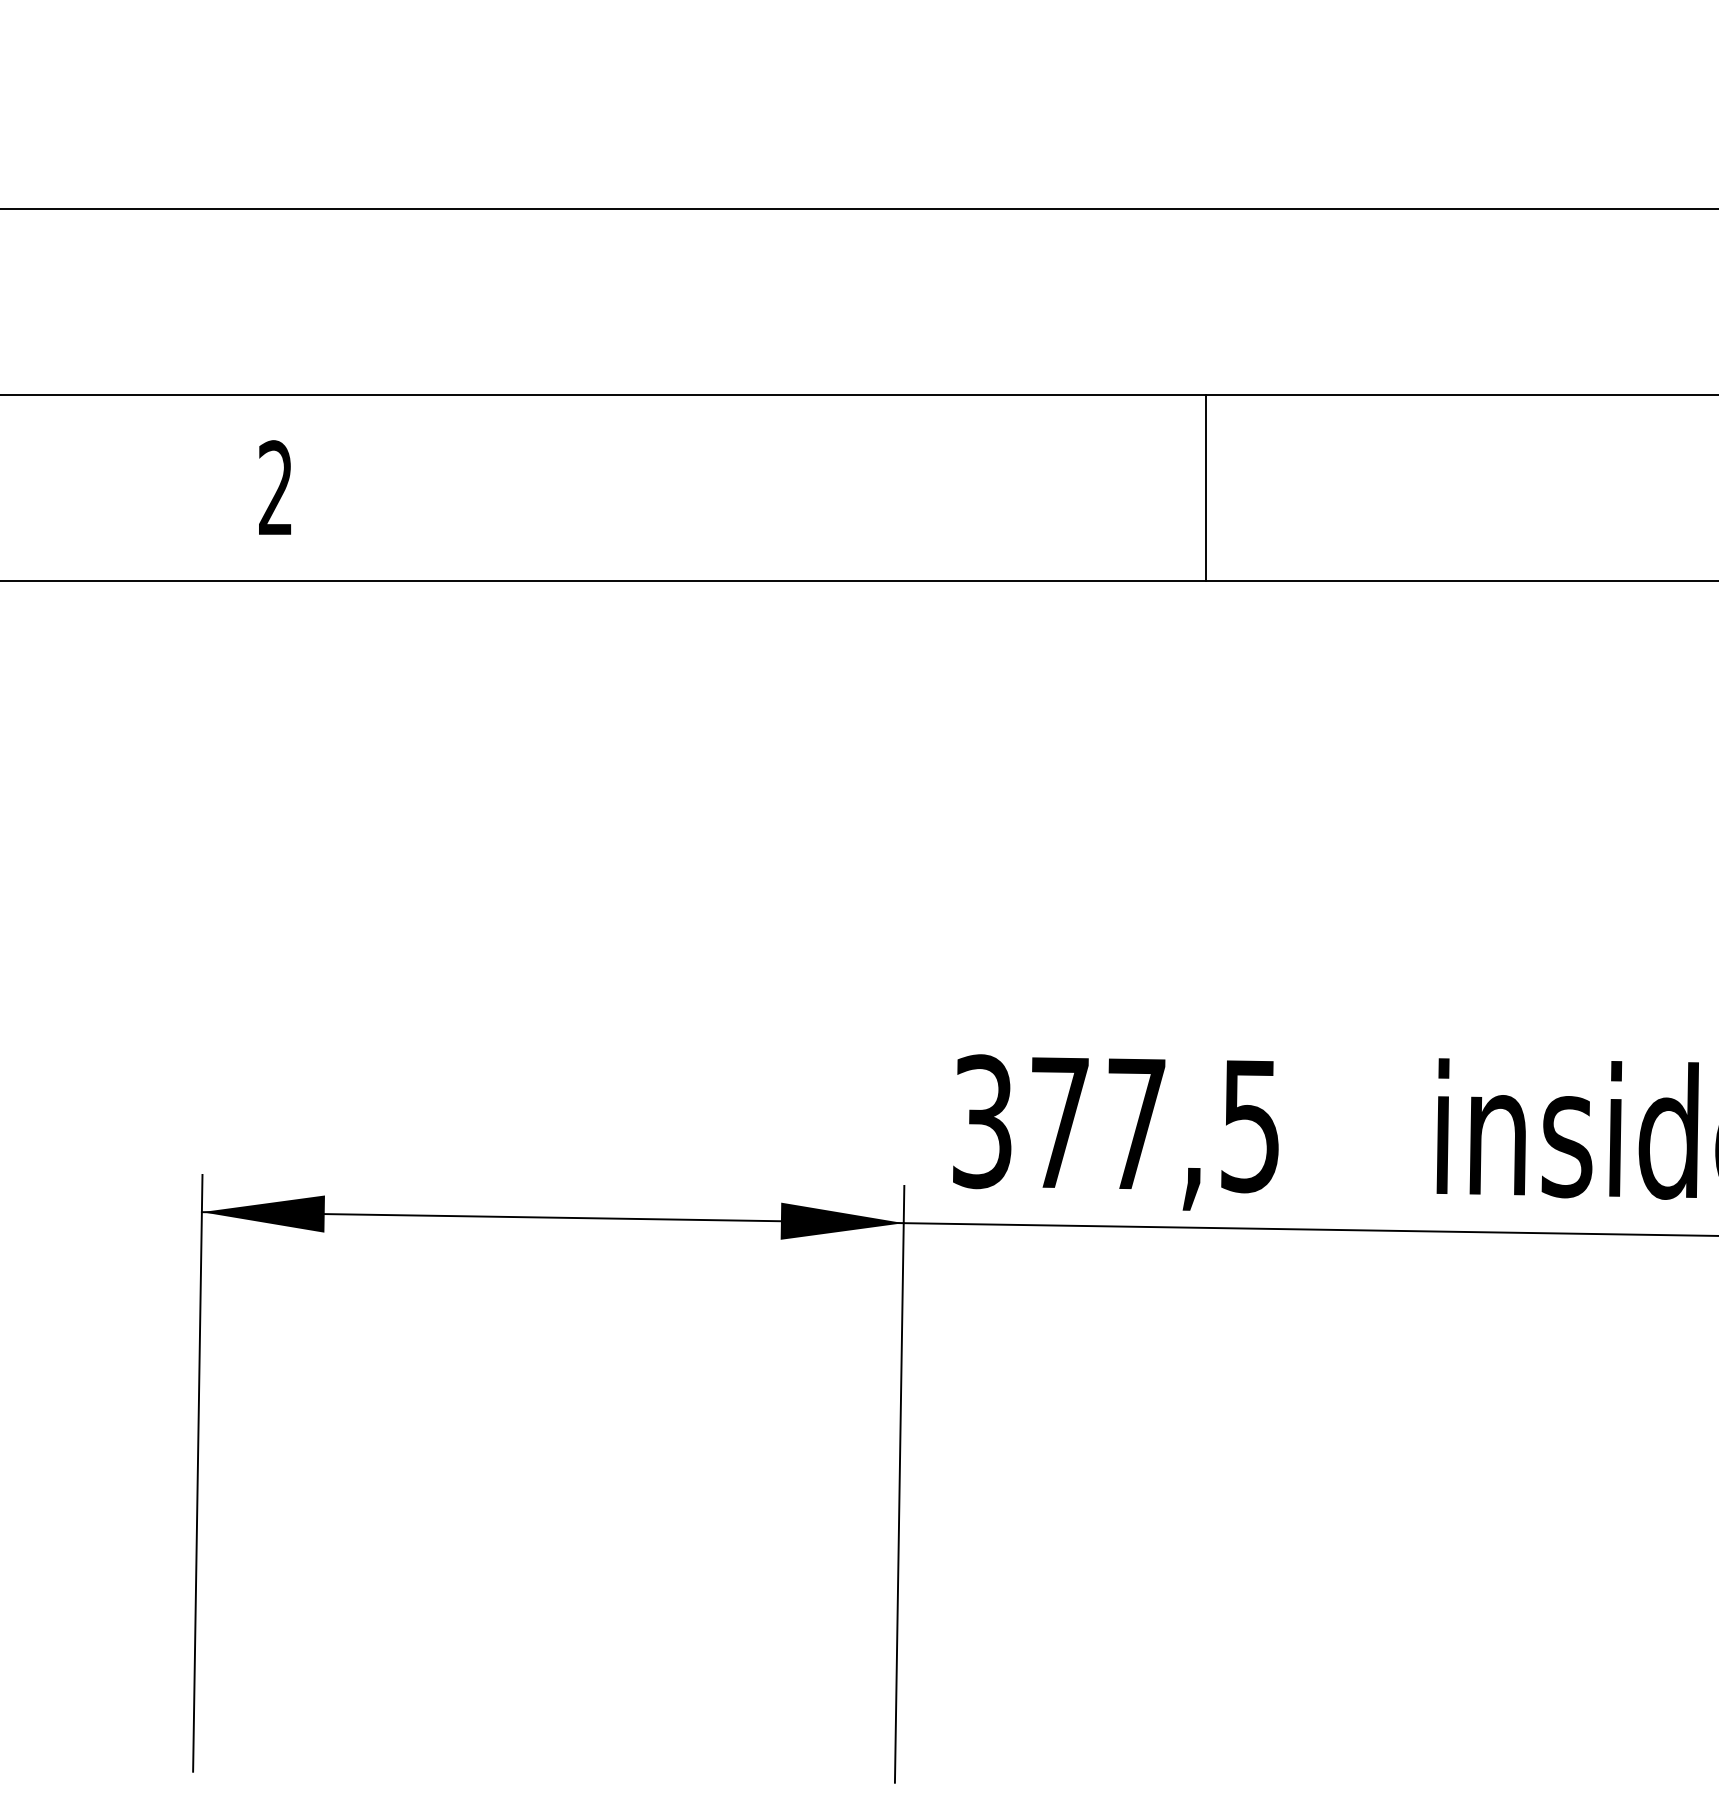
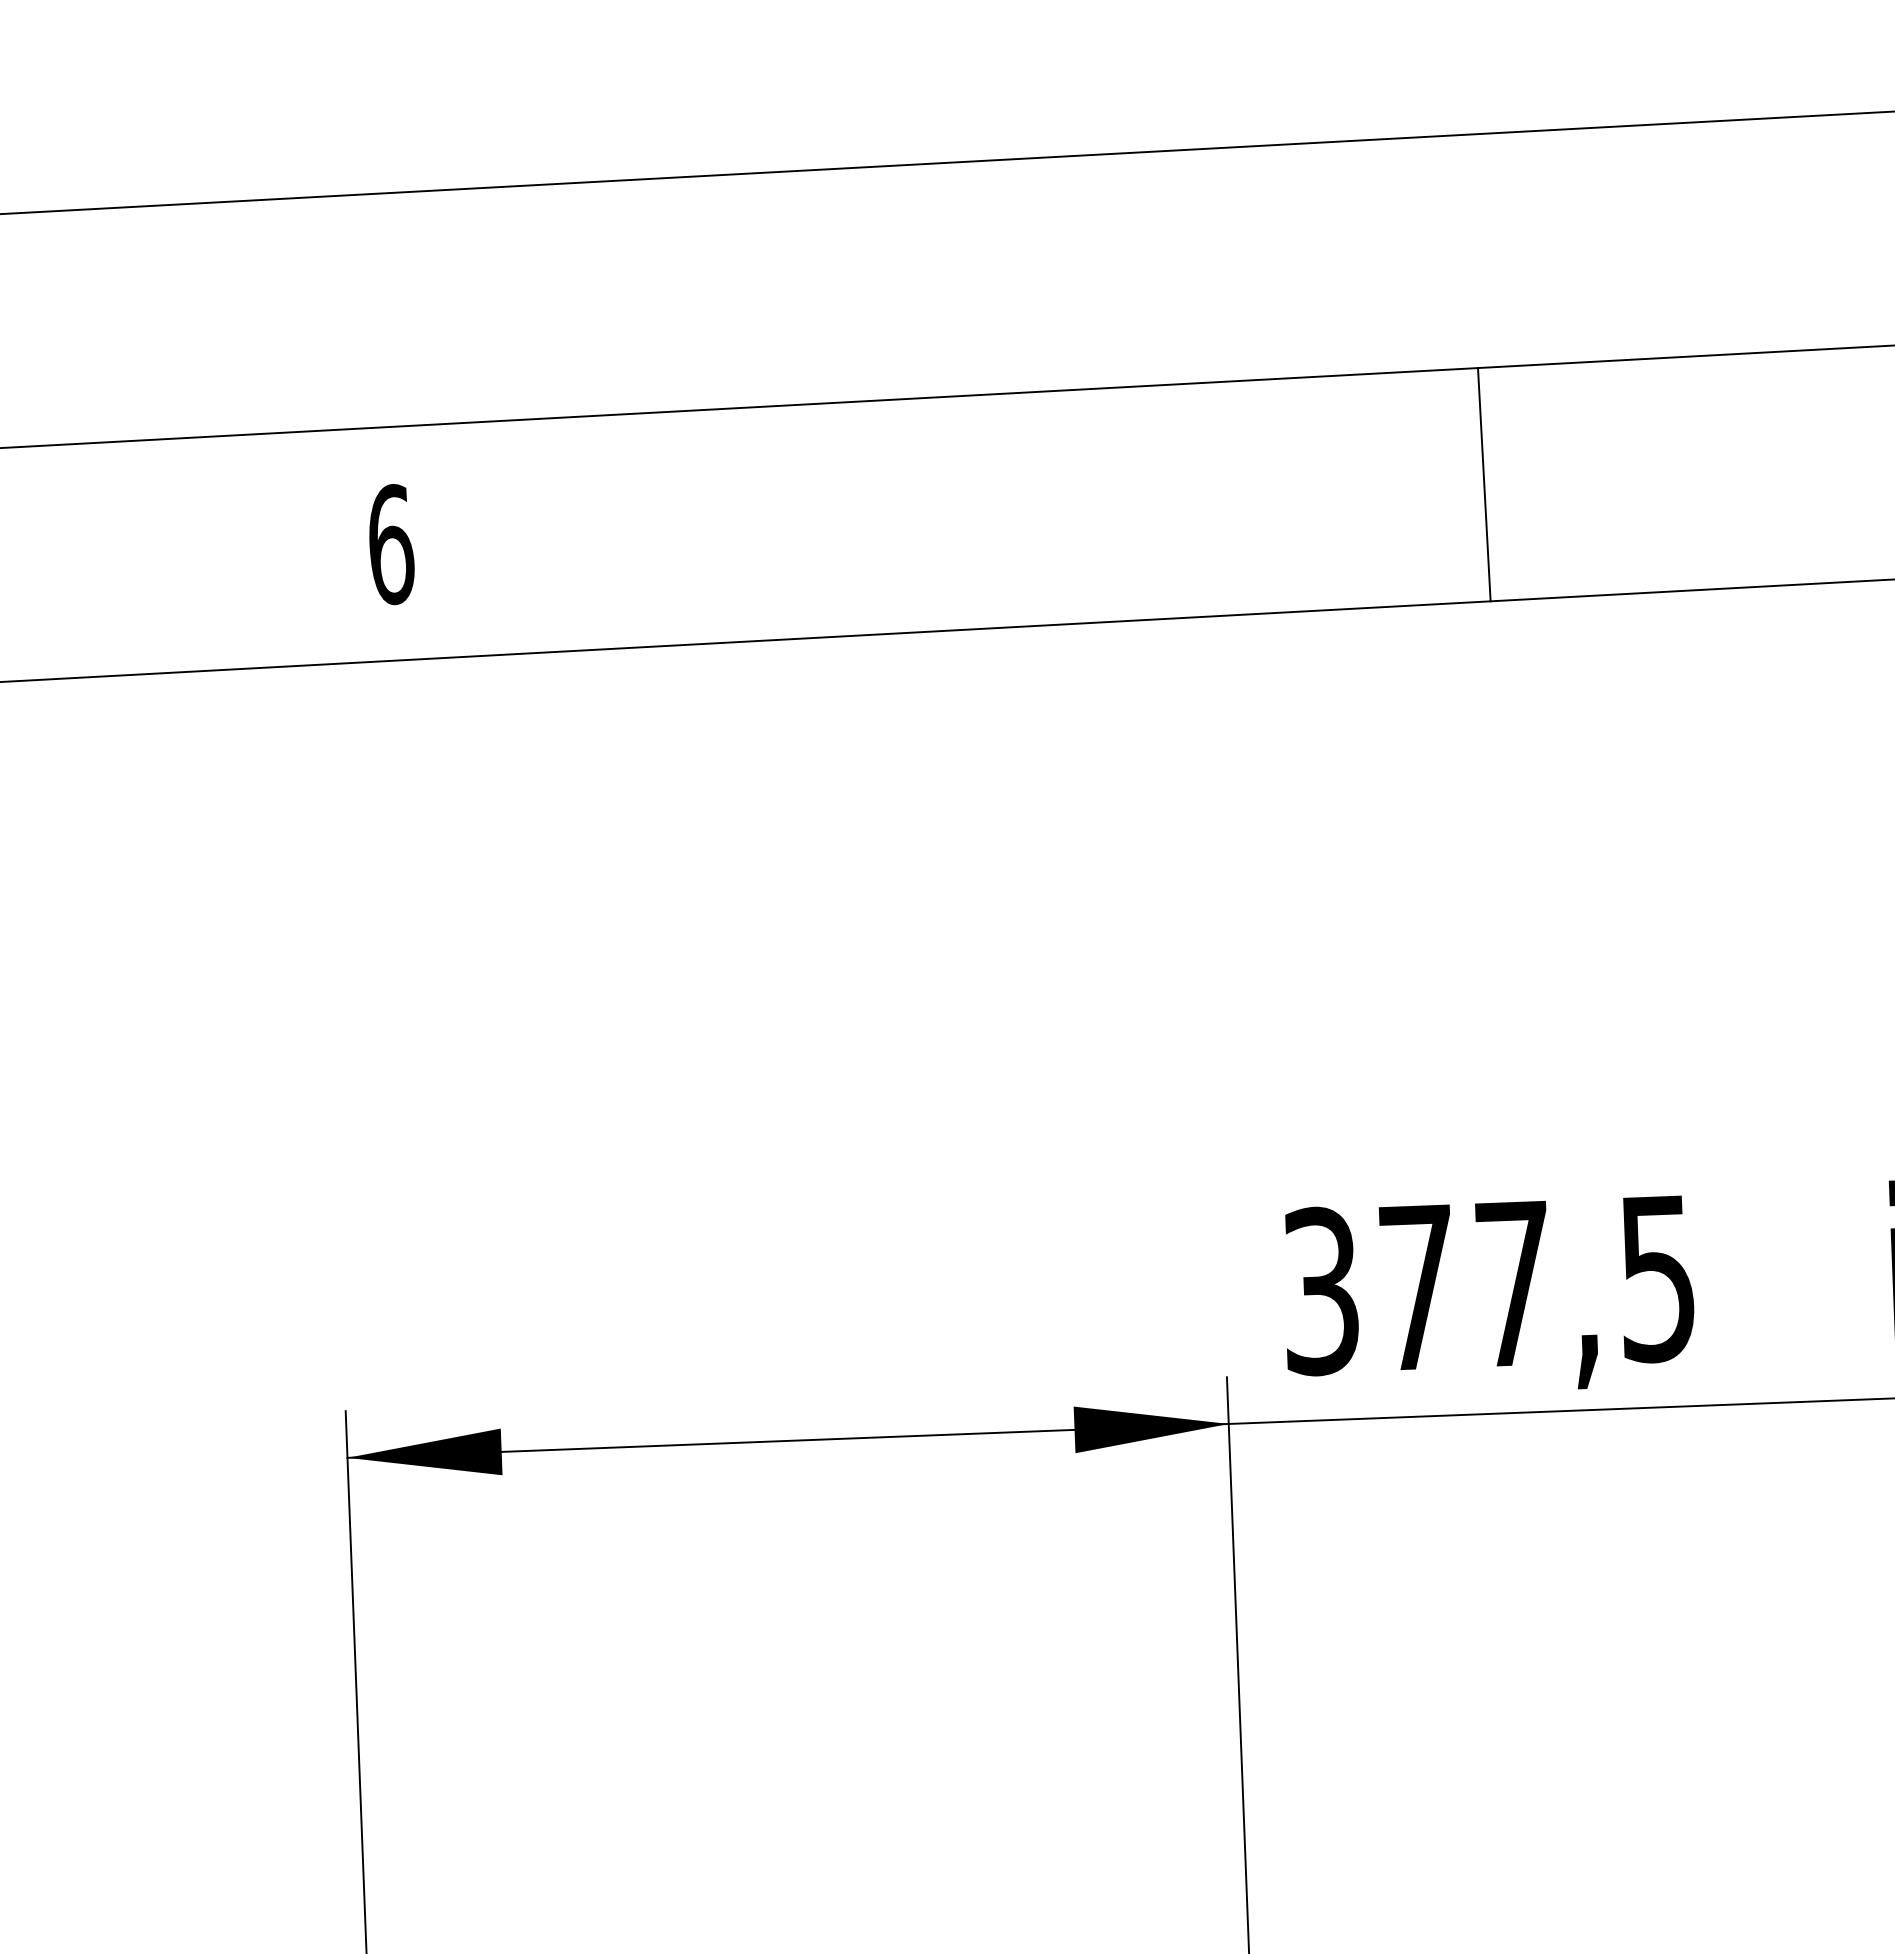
line: (1206, 487) -> (1484, 484), moved
text: (275, 488) -> (390, 544), 2 -> 6

